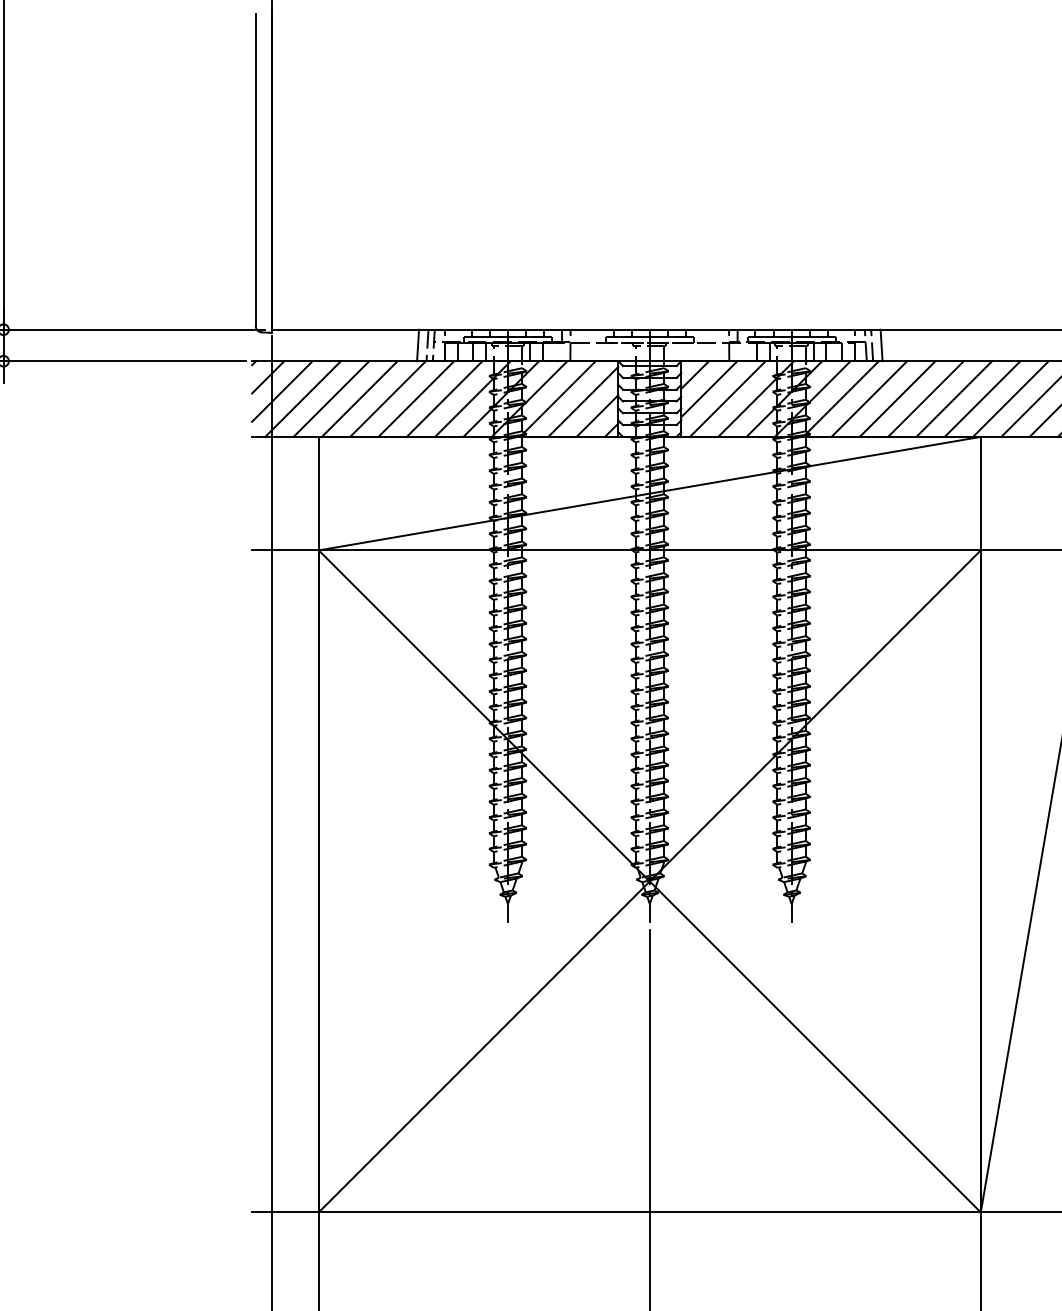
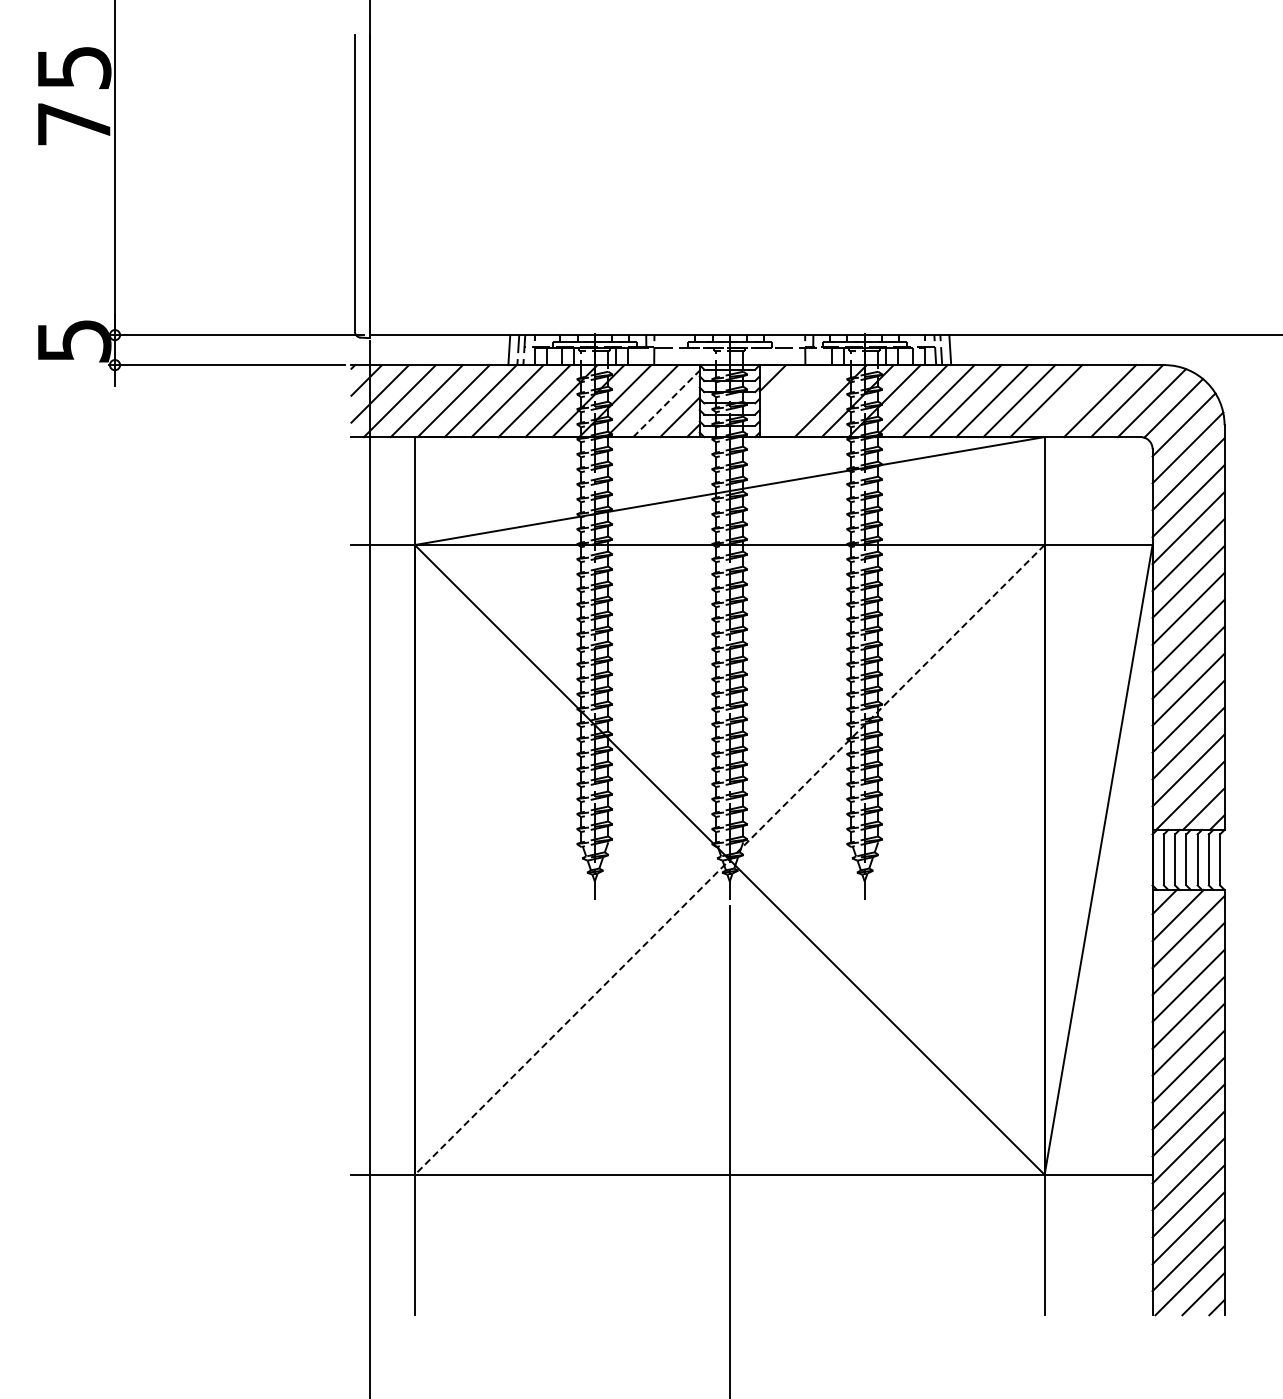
line: (709, 388) -> (786, 391), removed
line: (727, 399) -> (803, 401), removed
line: (1011, 399) -> (1073, 401), removed
line: (583, 401) -> (666, 403), solid -> dashed
line: (649, 882) -> (729, 860), solid -> dashed

